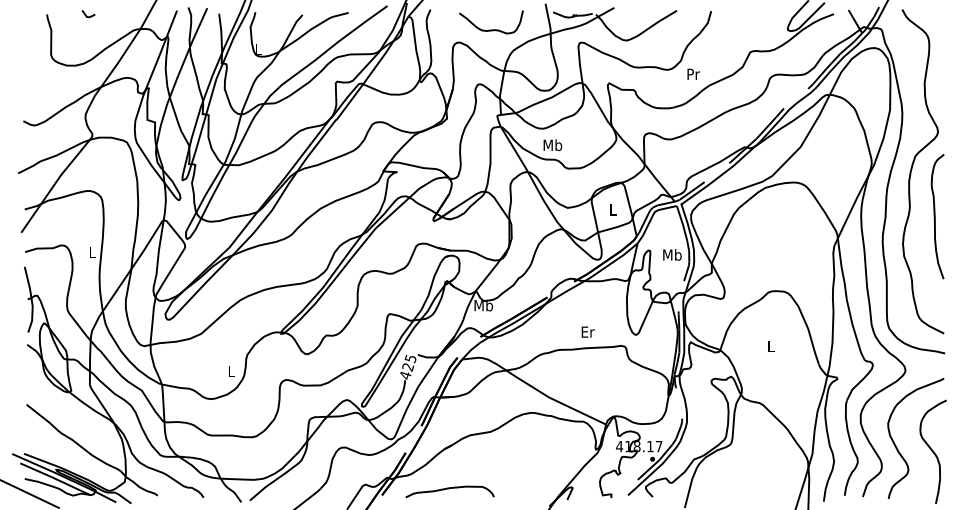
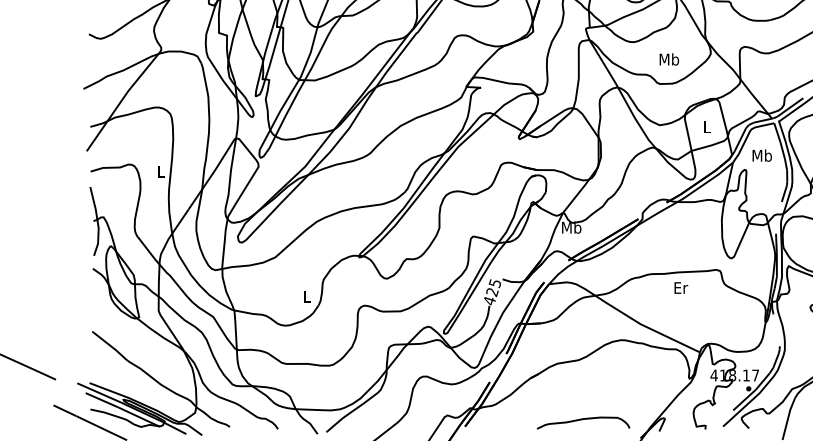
text: (552, 144) -> (668, 58), moved
text: (672, 254) -> (762, 155), moved
text: (587, 331) -> (680, 287), moved
curve: (449, 489) -> (582, 420), moved

